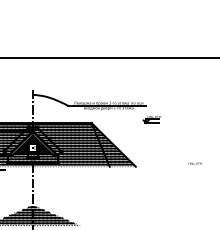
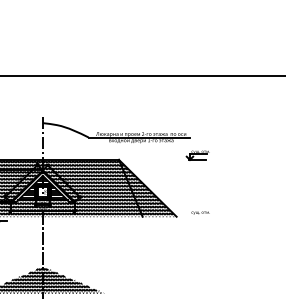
text: (195, 163) -> (200, 212), moved

